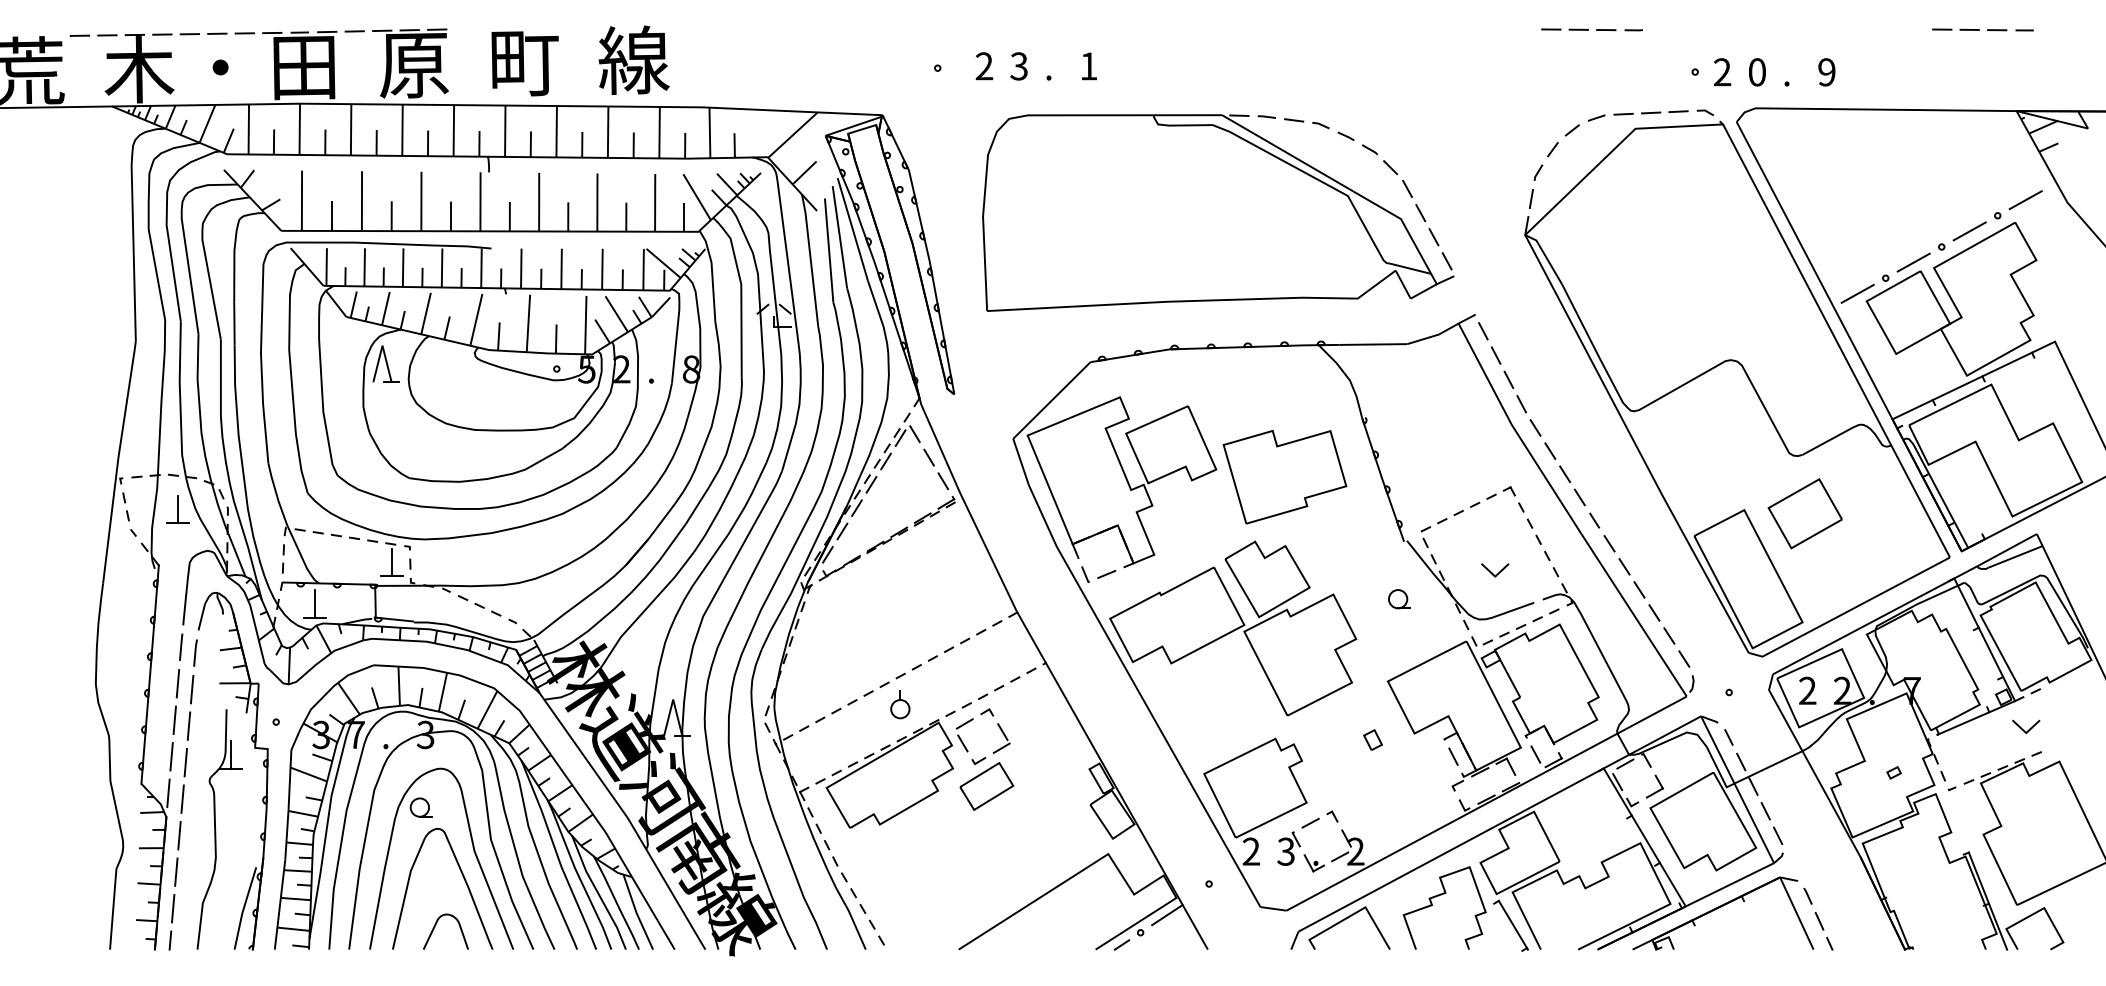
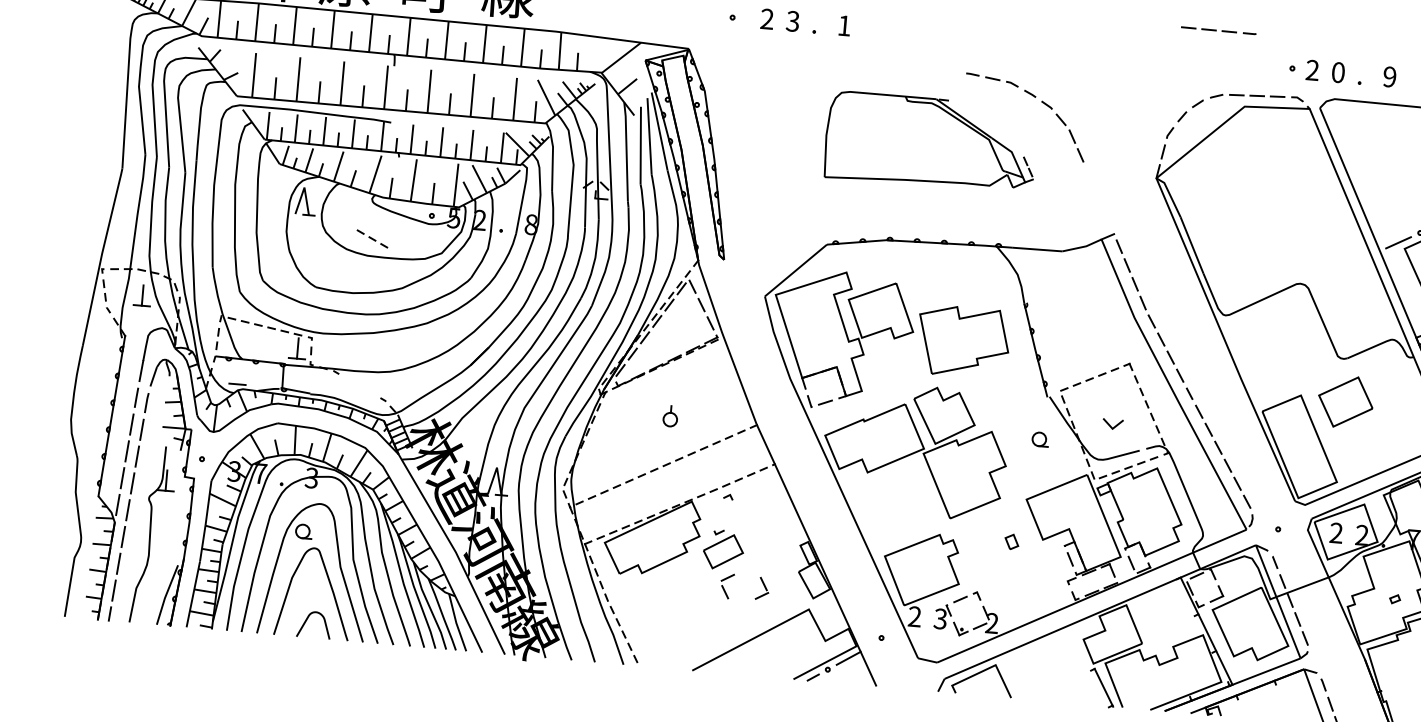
part: (1218, 212) -> (931, 142), size x0.6
line: (315, 603) -> (238, 373), removed
part: (479, 605) -> (372, 238), moved
part: (900, 704) -> (670, 416), moved
part: (964, 735) -> (726, 586), moved
part: (1001, 738) -> (762, 588), moved
curve: (1432, 905) -> (1045, 668), removed

